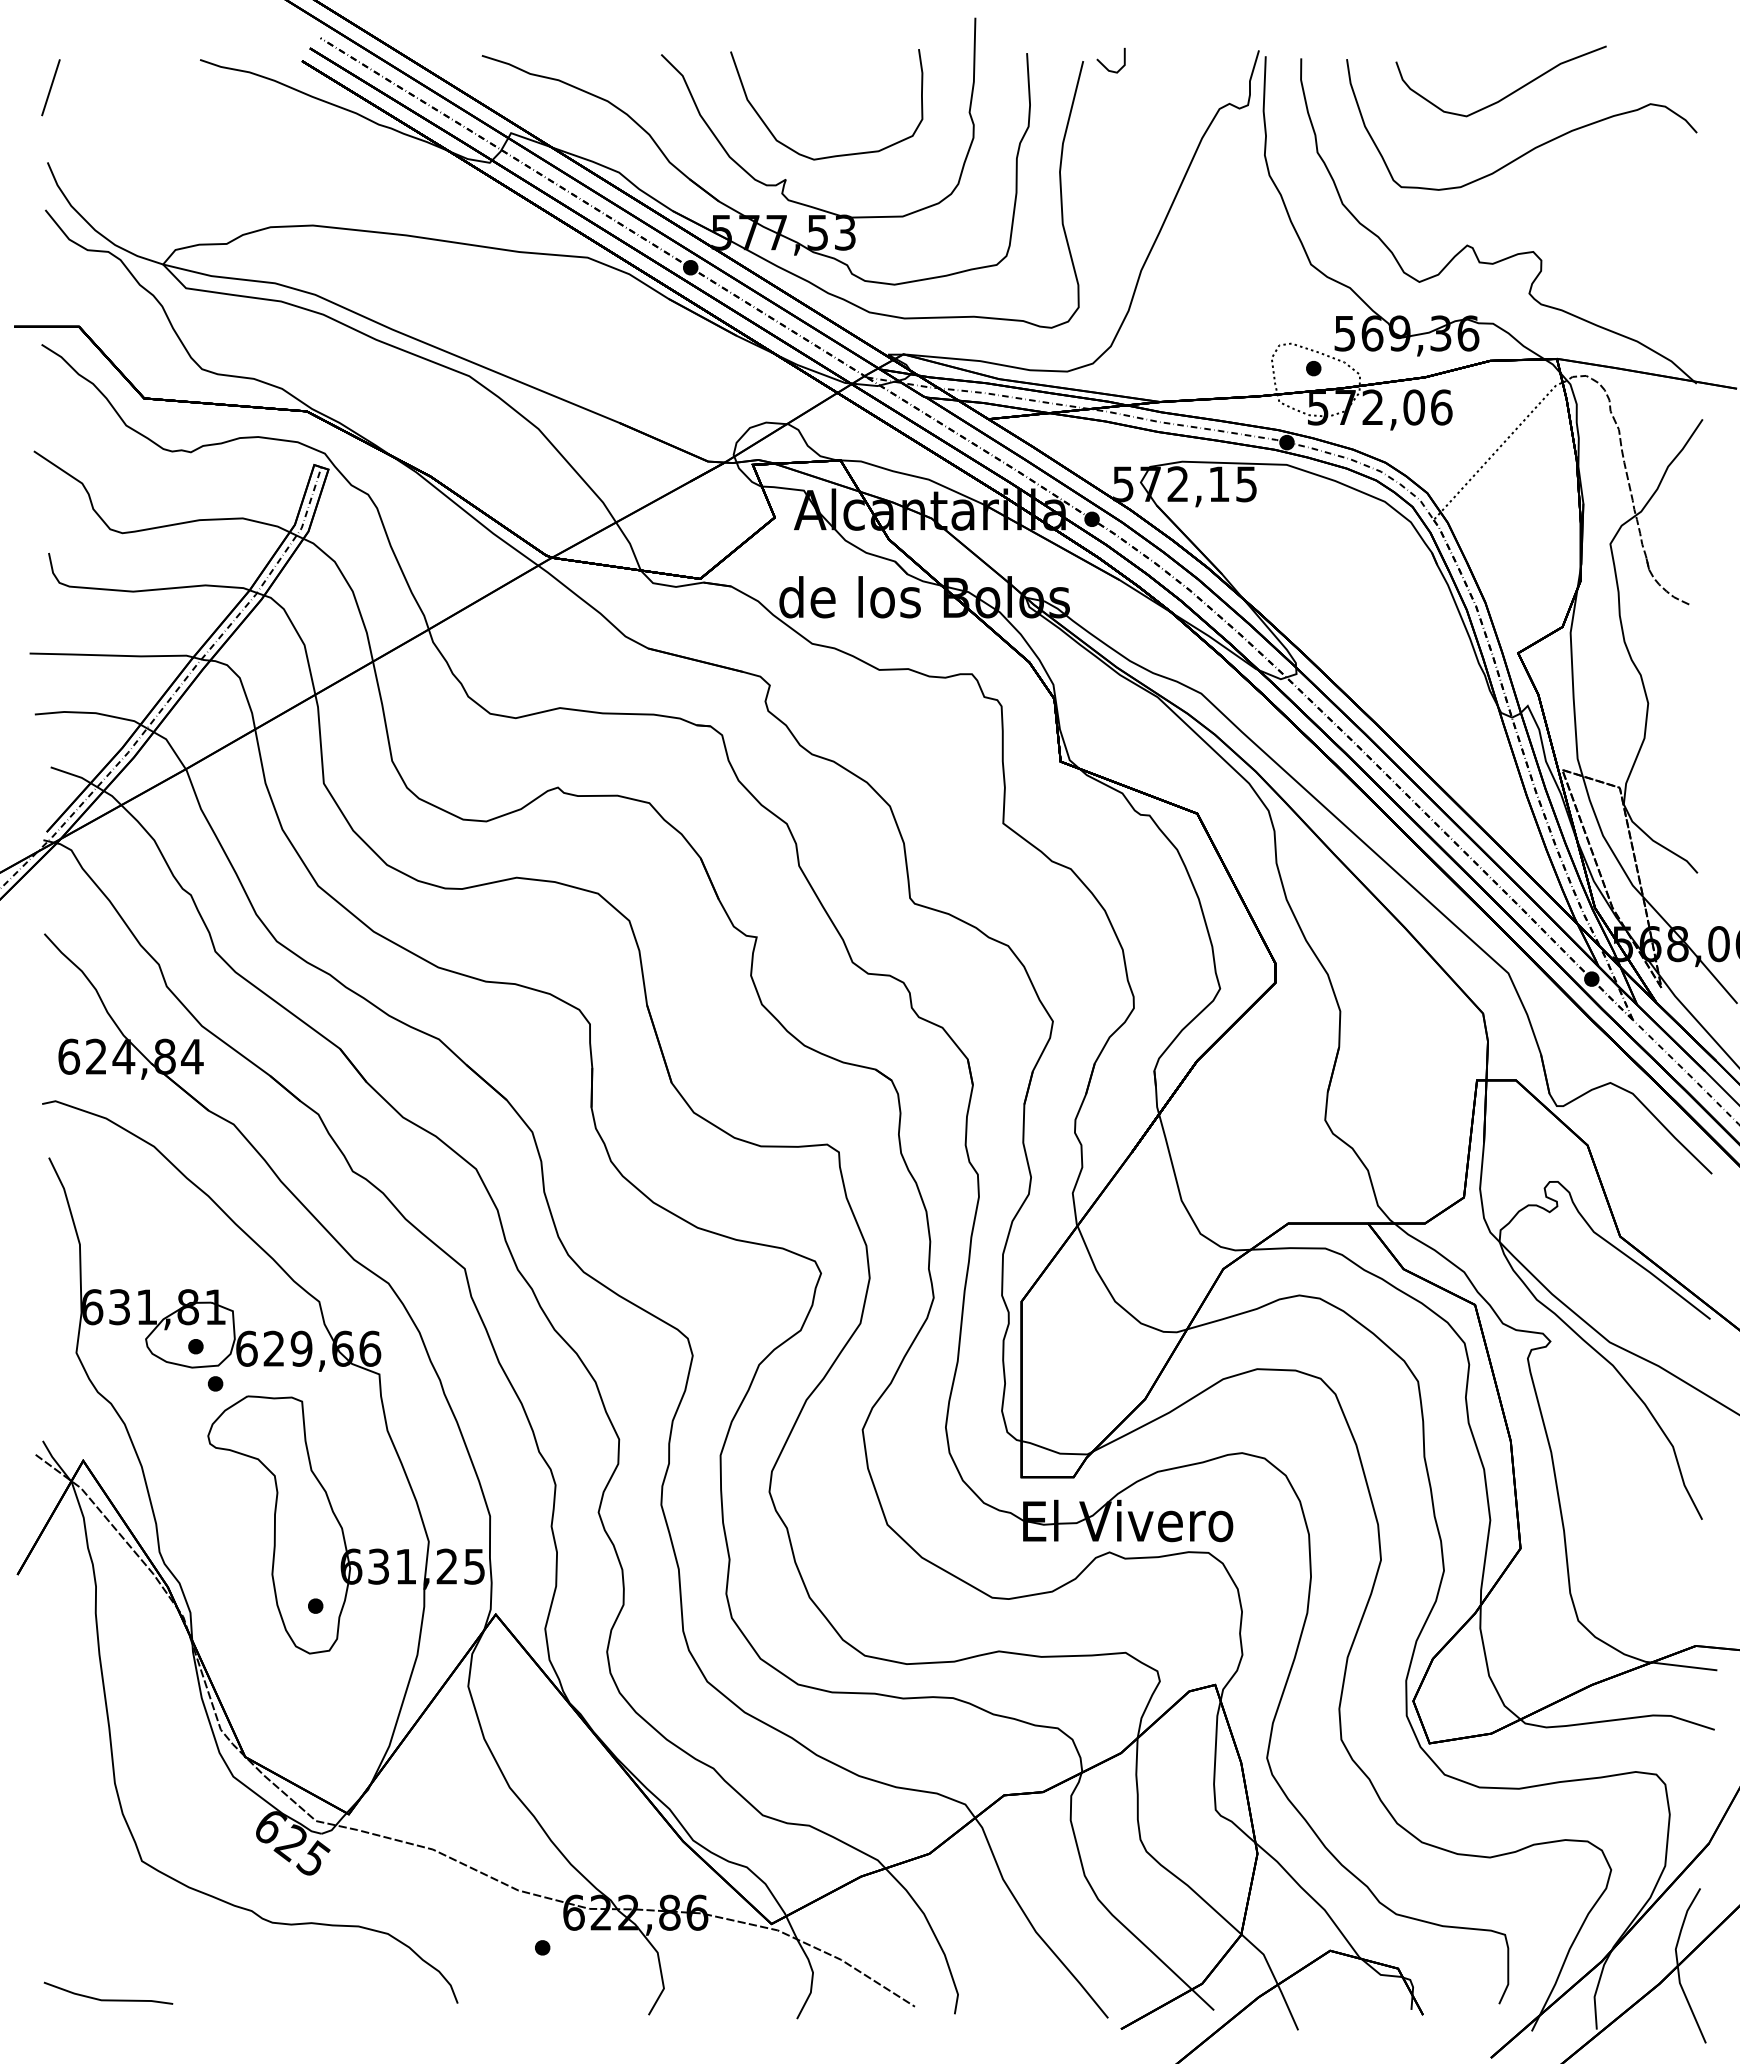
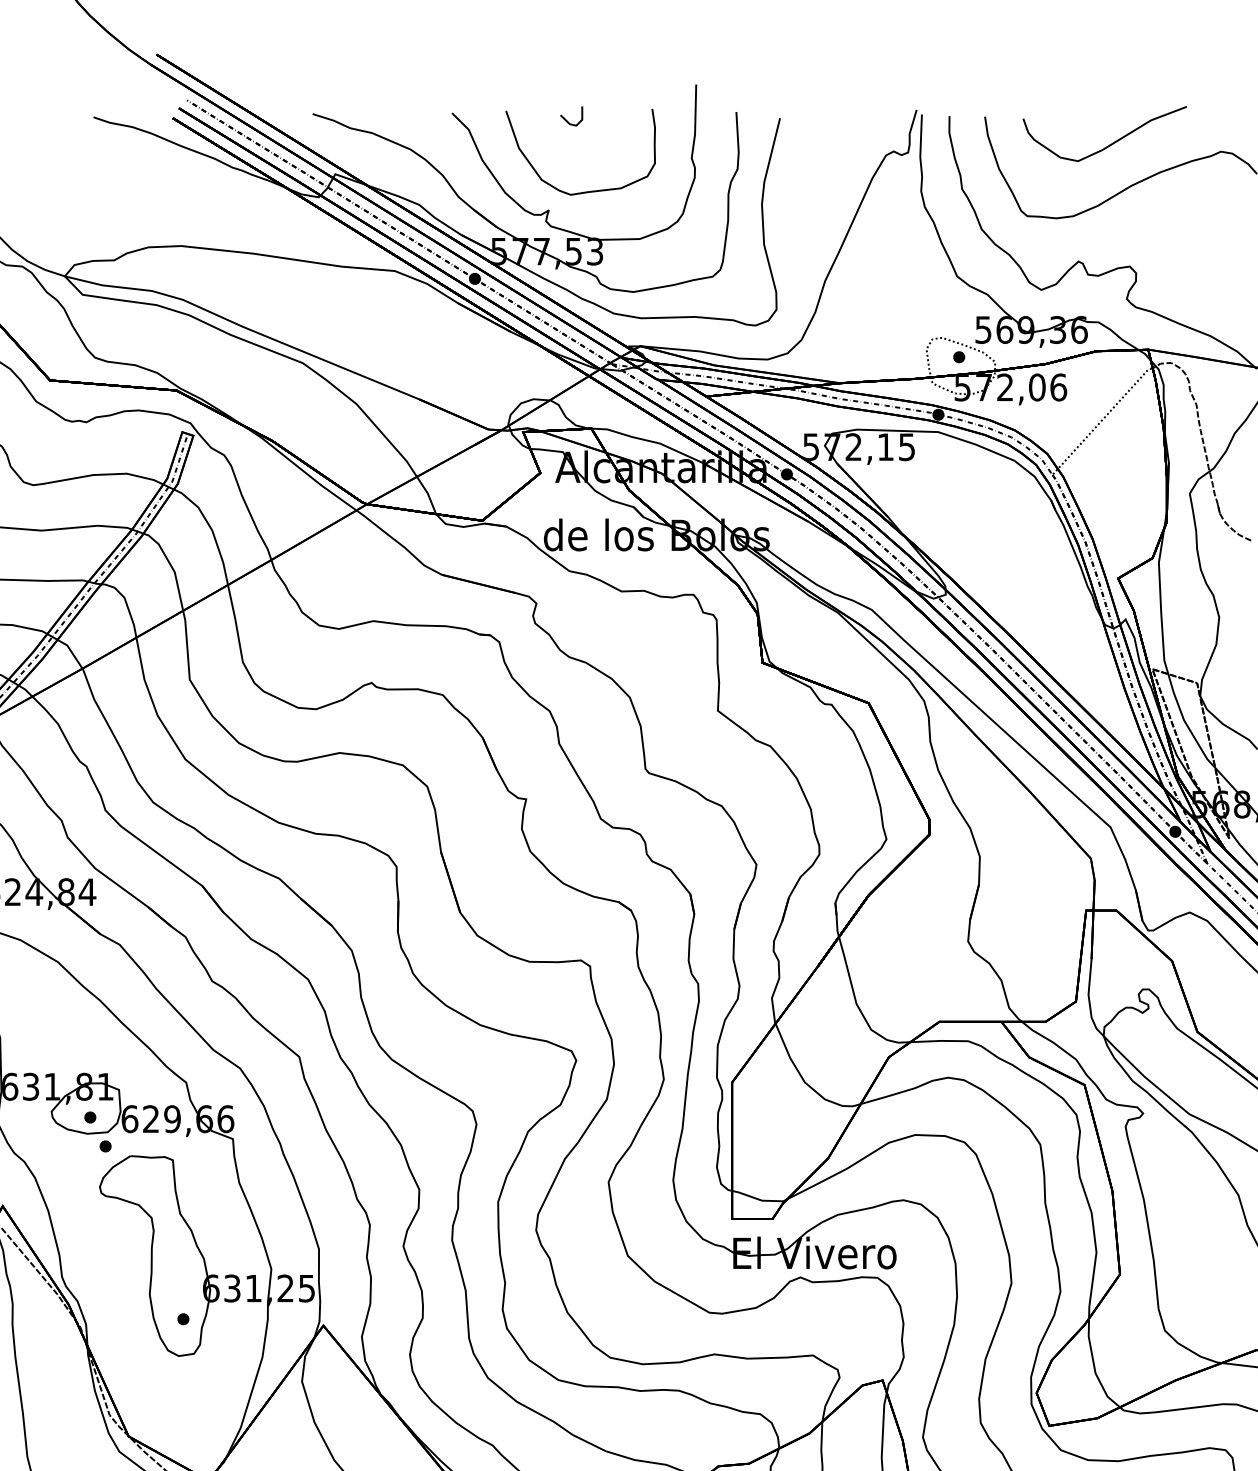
line: (1104, 65) -> (566, 120), moved

